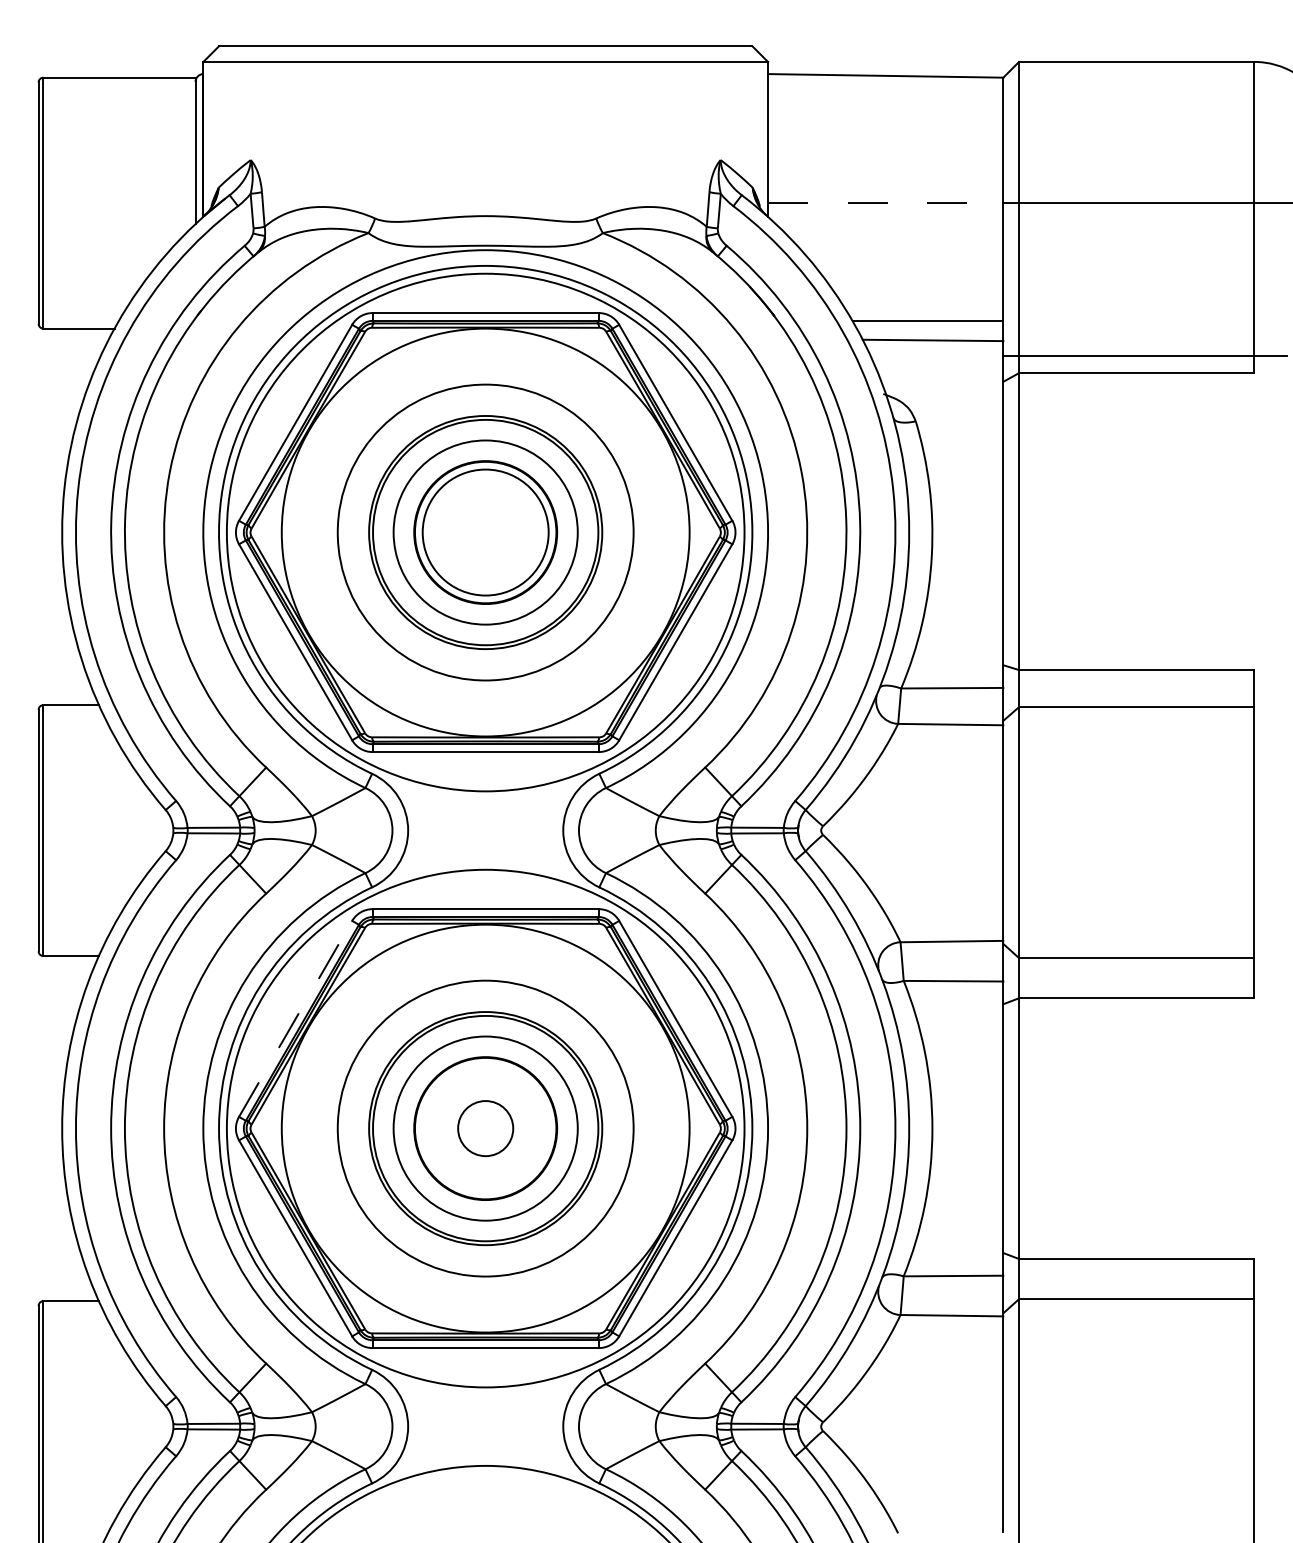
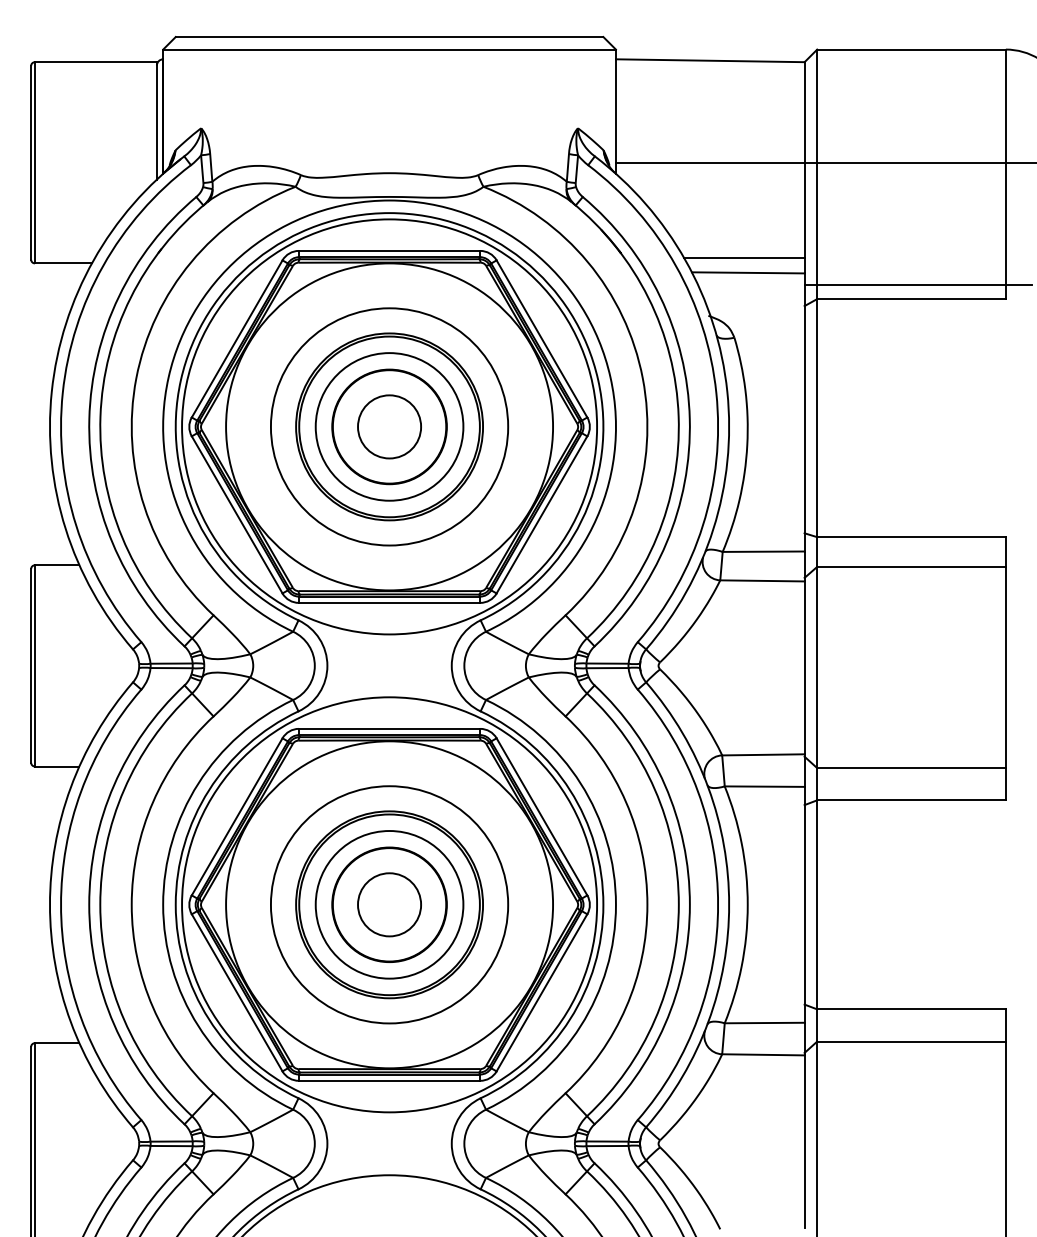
line: (885, 203) -> (710, 163), dashed -> solid
circle: (485, 532) -> (389, 426), size x0.62
line: (295, 1018) -> (237, 816), dashed -> solid
circle: (485, 1128) -> (389, 904), size x1.43

